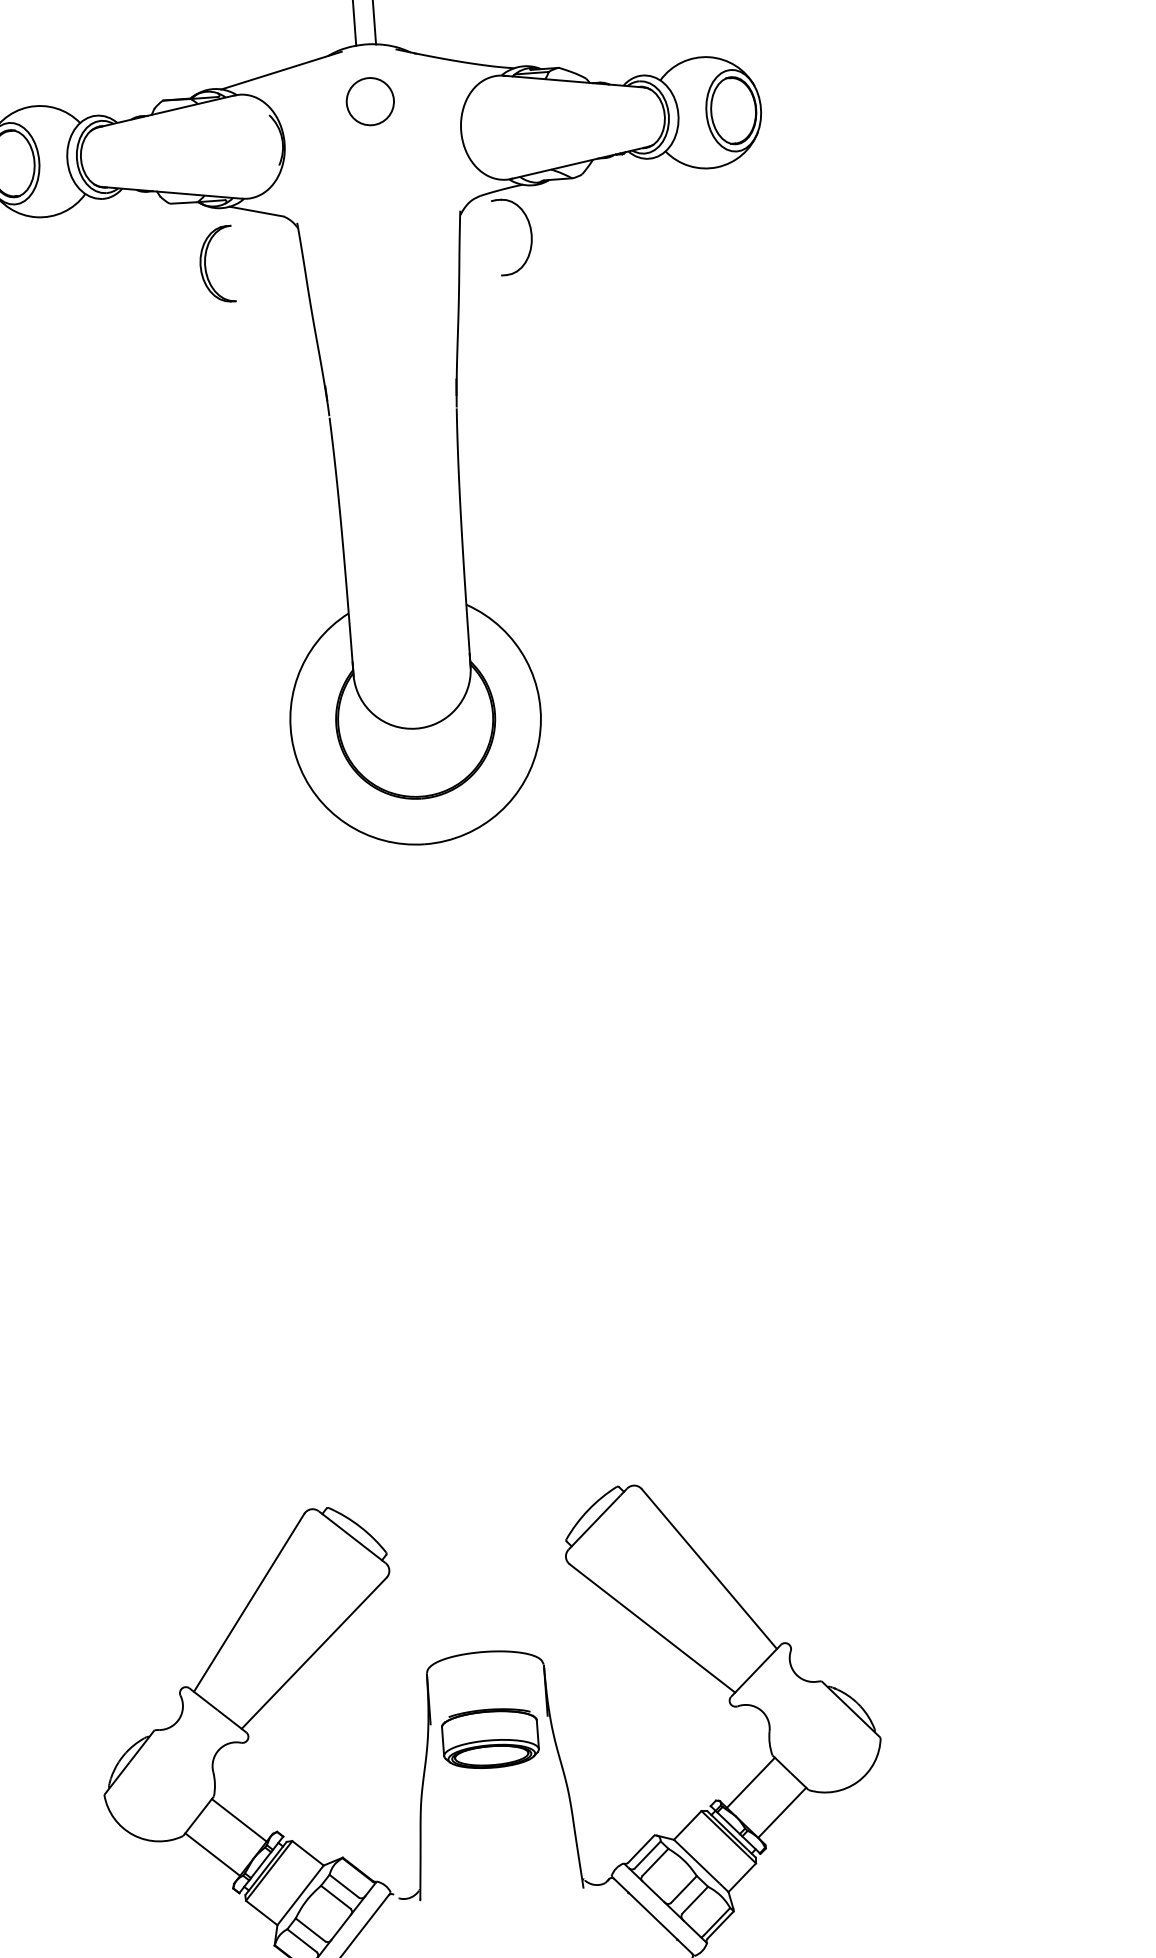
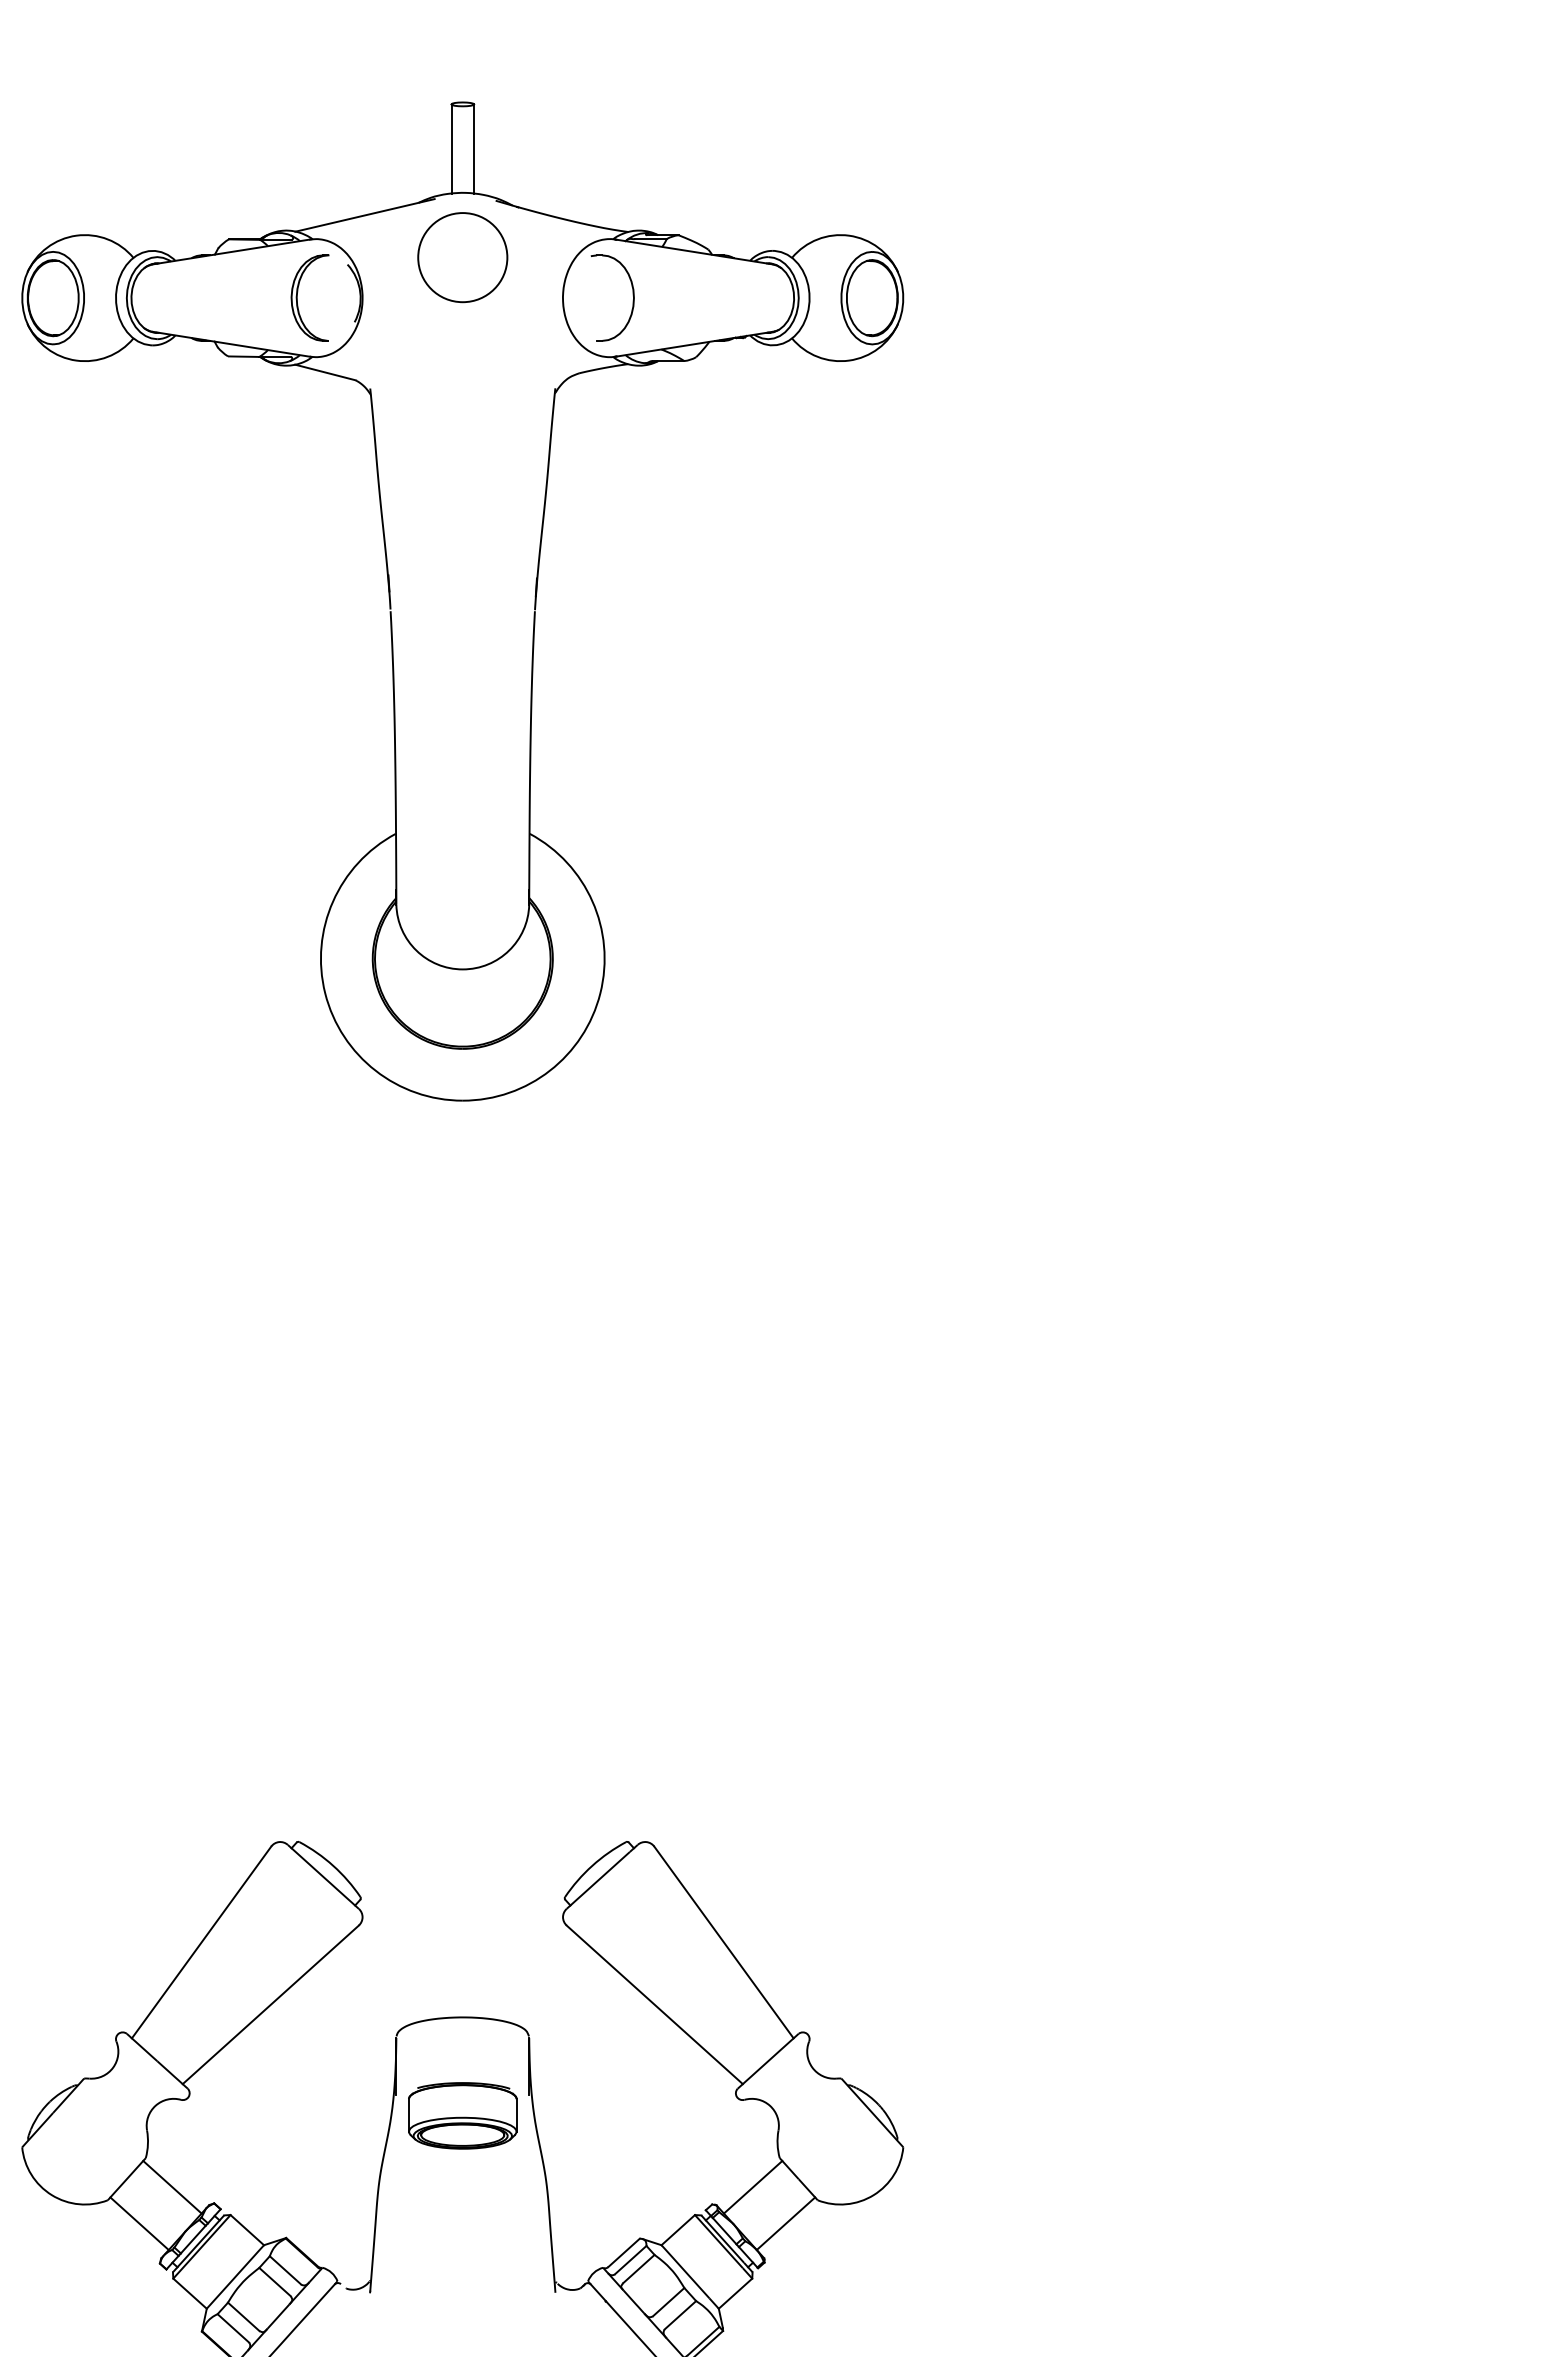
circle: (370, 101) -> (462, 257), size x1.67
part: (530, 233) -> (632, 295), moved
part: (205, 264) -> (297, 297), moved

